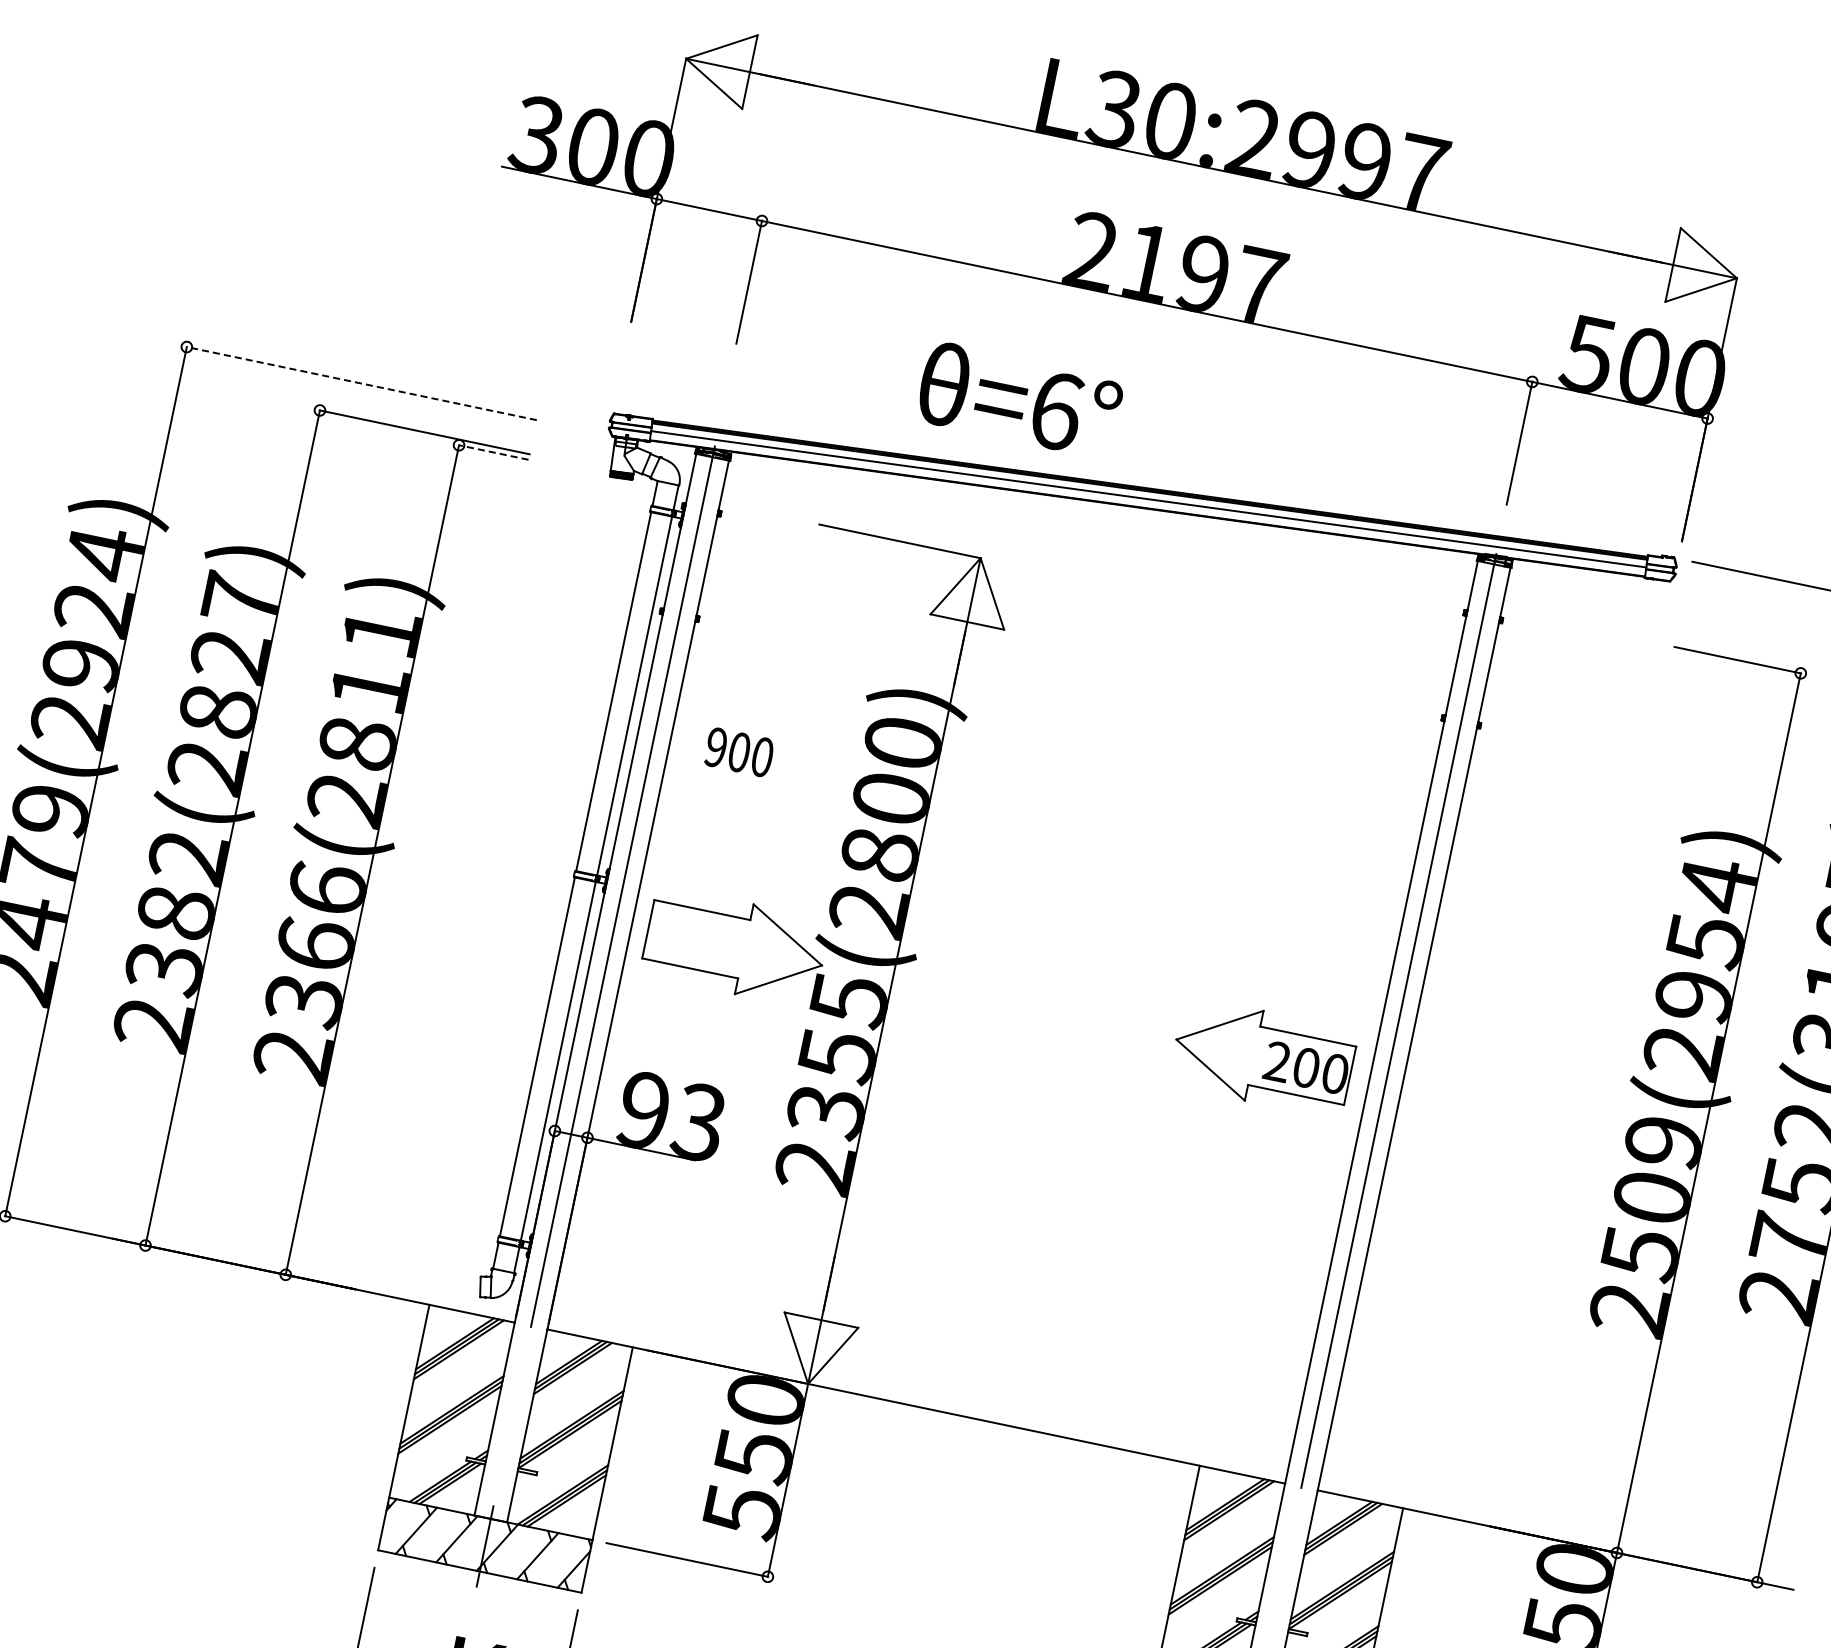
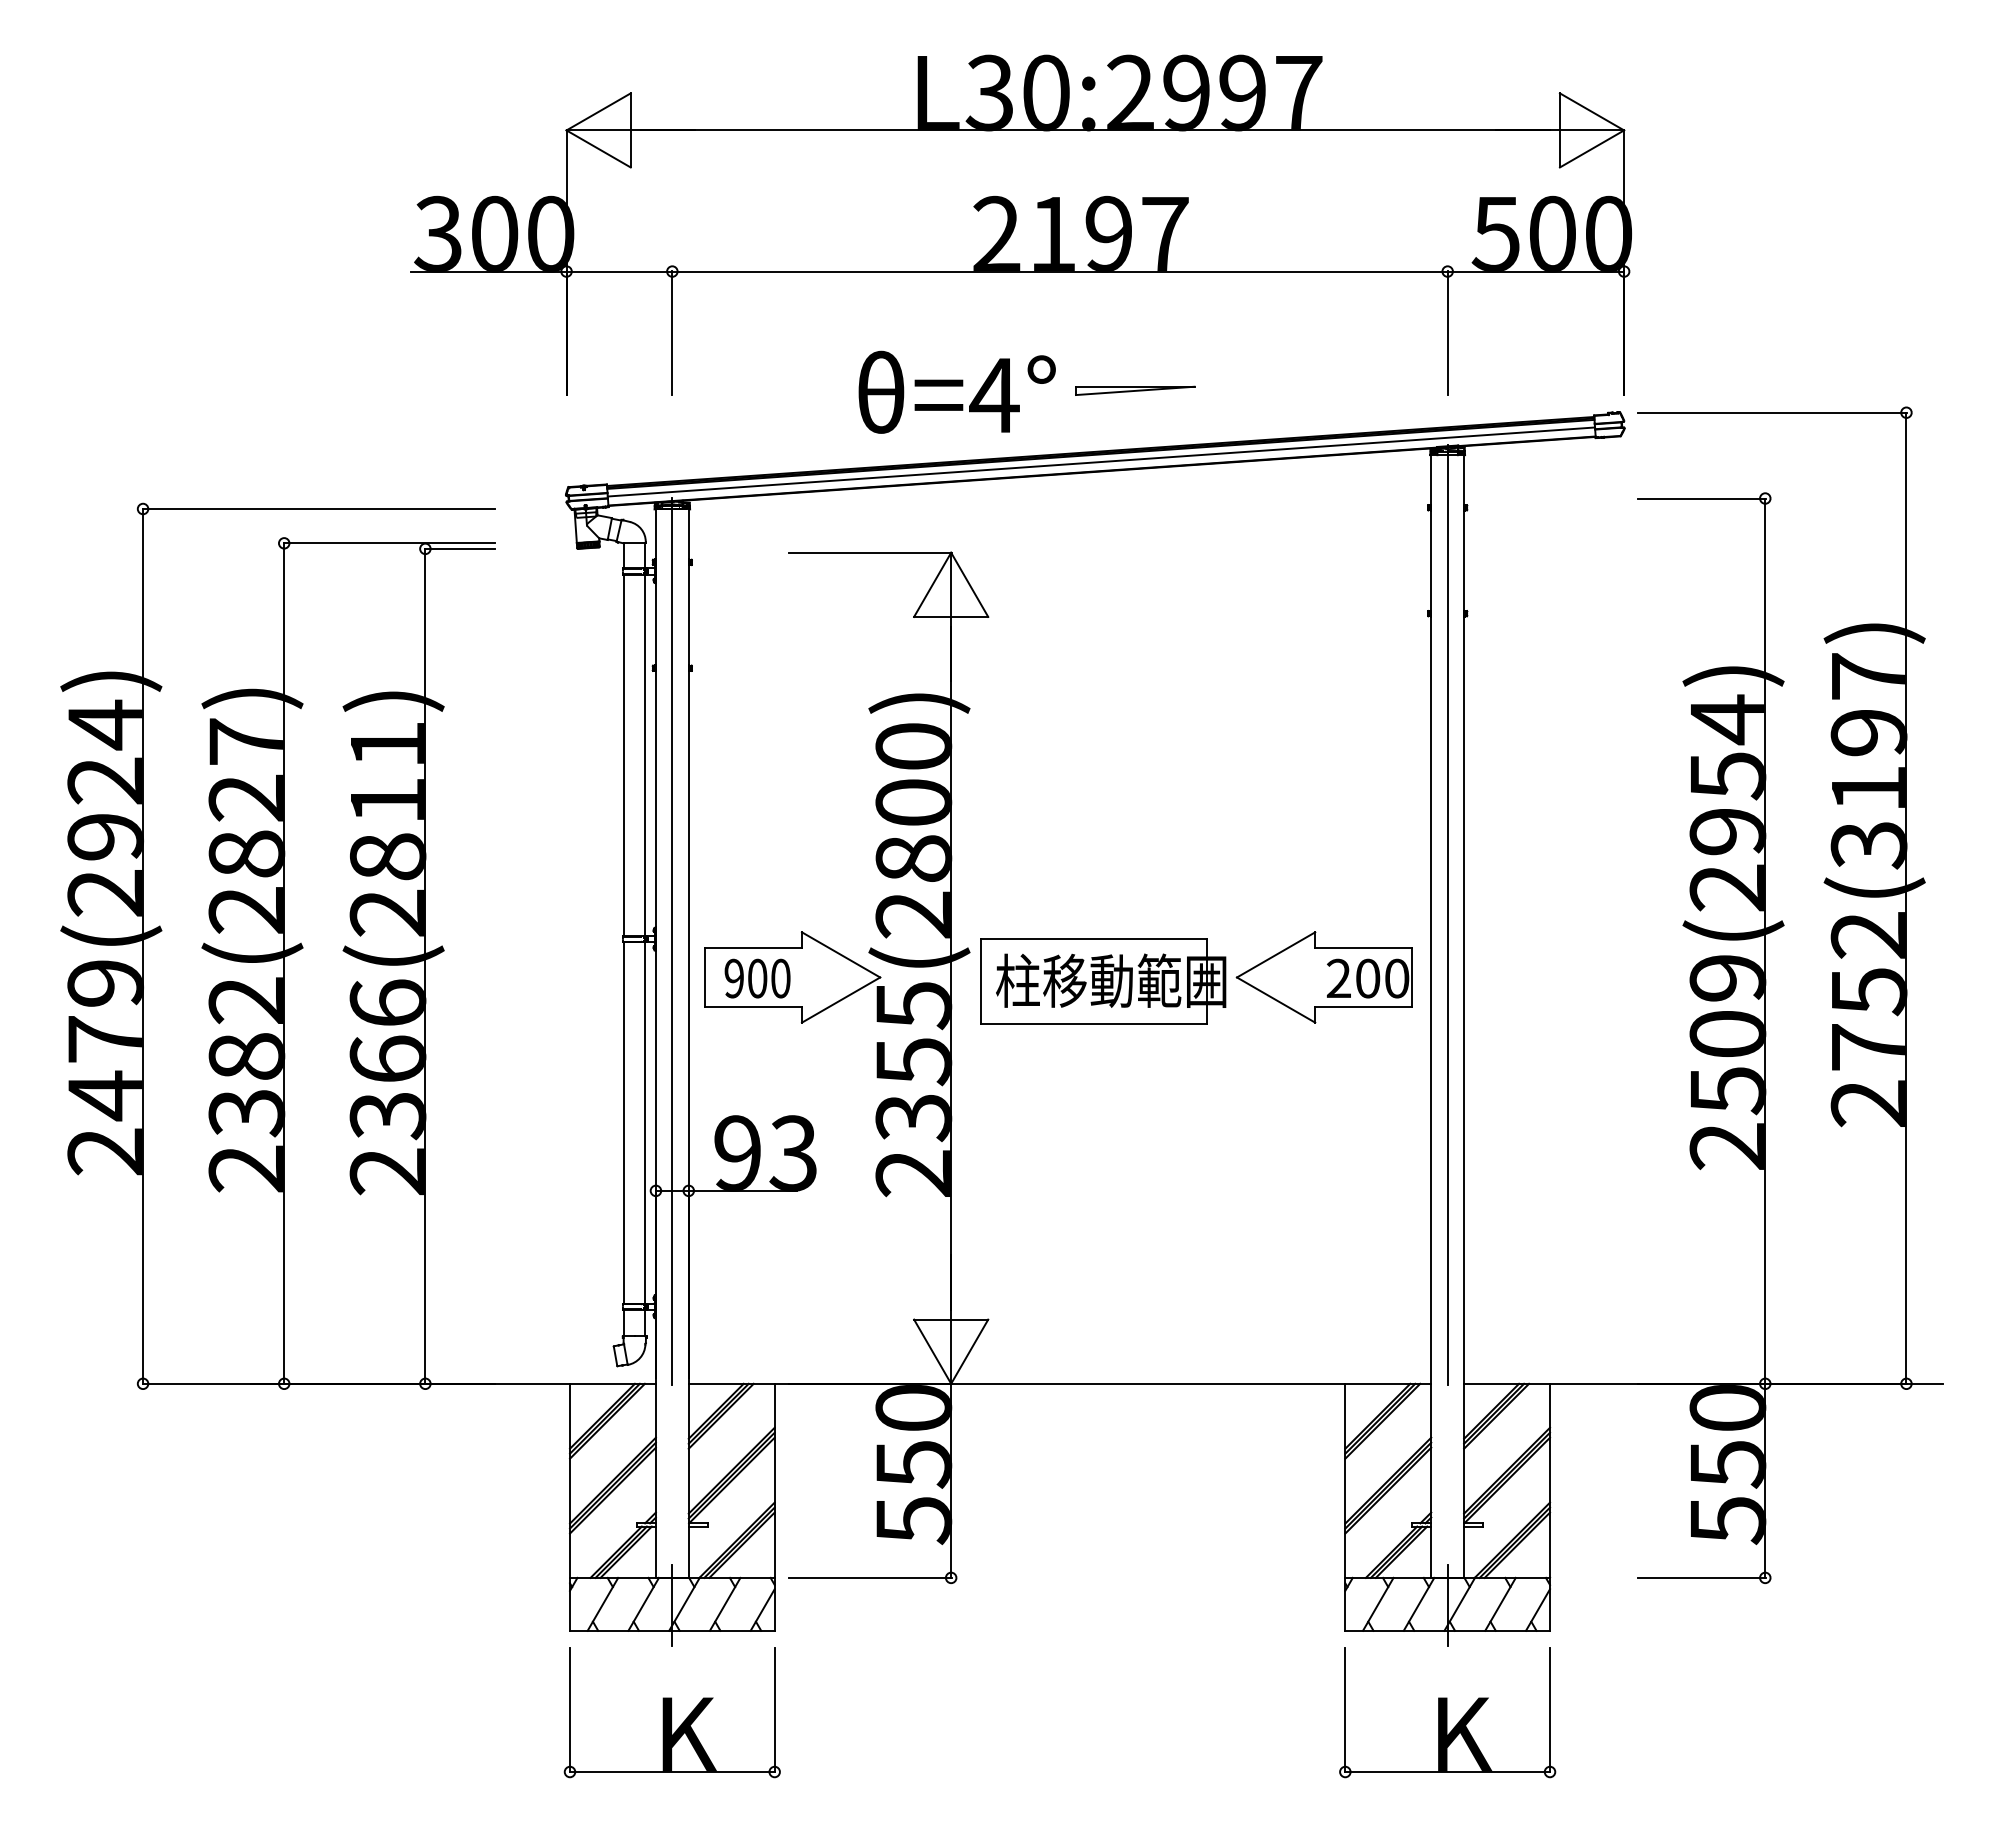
line: (361, 383) -> (318, 509), dashed -> solid
text: (1056, 411) -> (994, 395), =6° -> =4°
part: (1197, 435) -> (1135, 390), added
line: (493, 451) -> (459, 548), dashed -> solid
text: (739, 752) -> (757, 978), moved
part: (1043, 1015) -> (1103, 981), added

